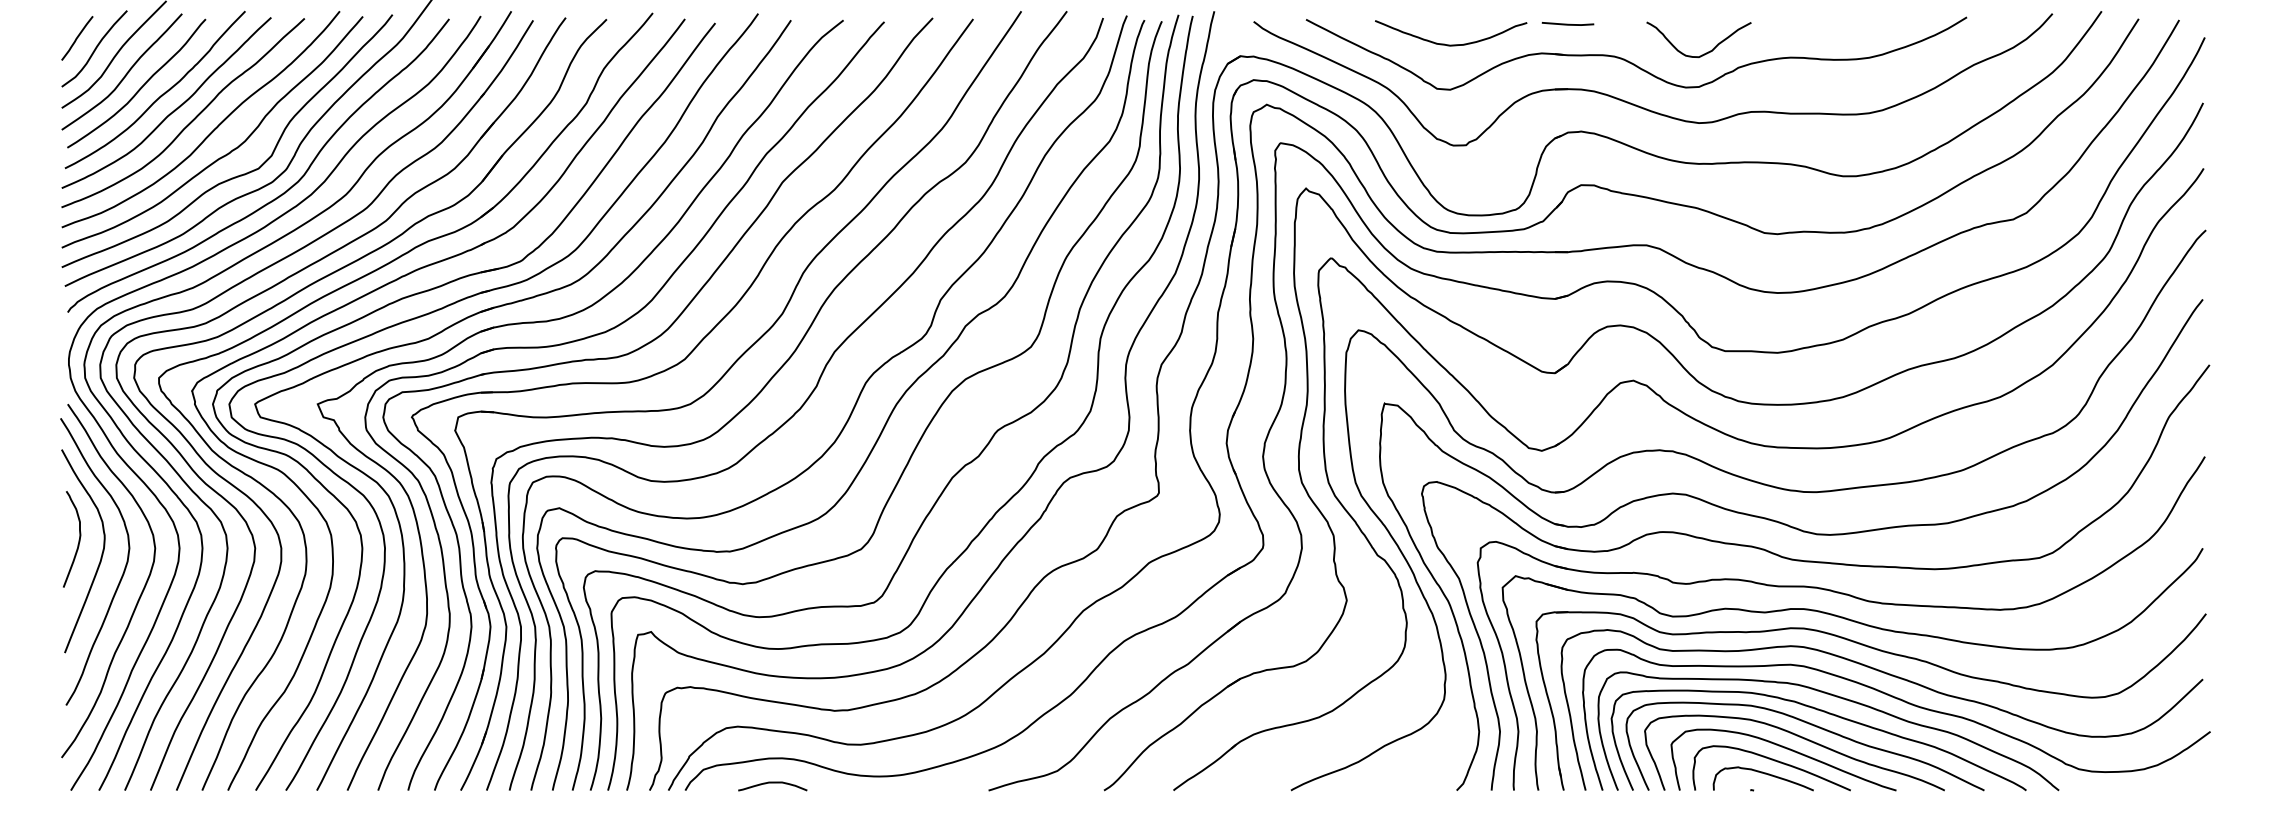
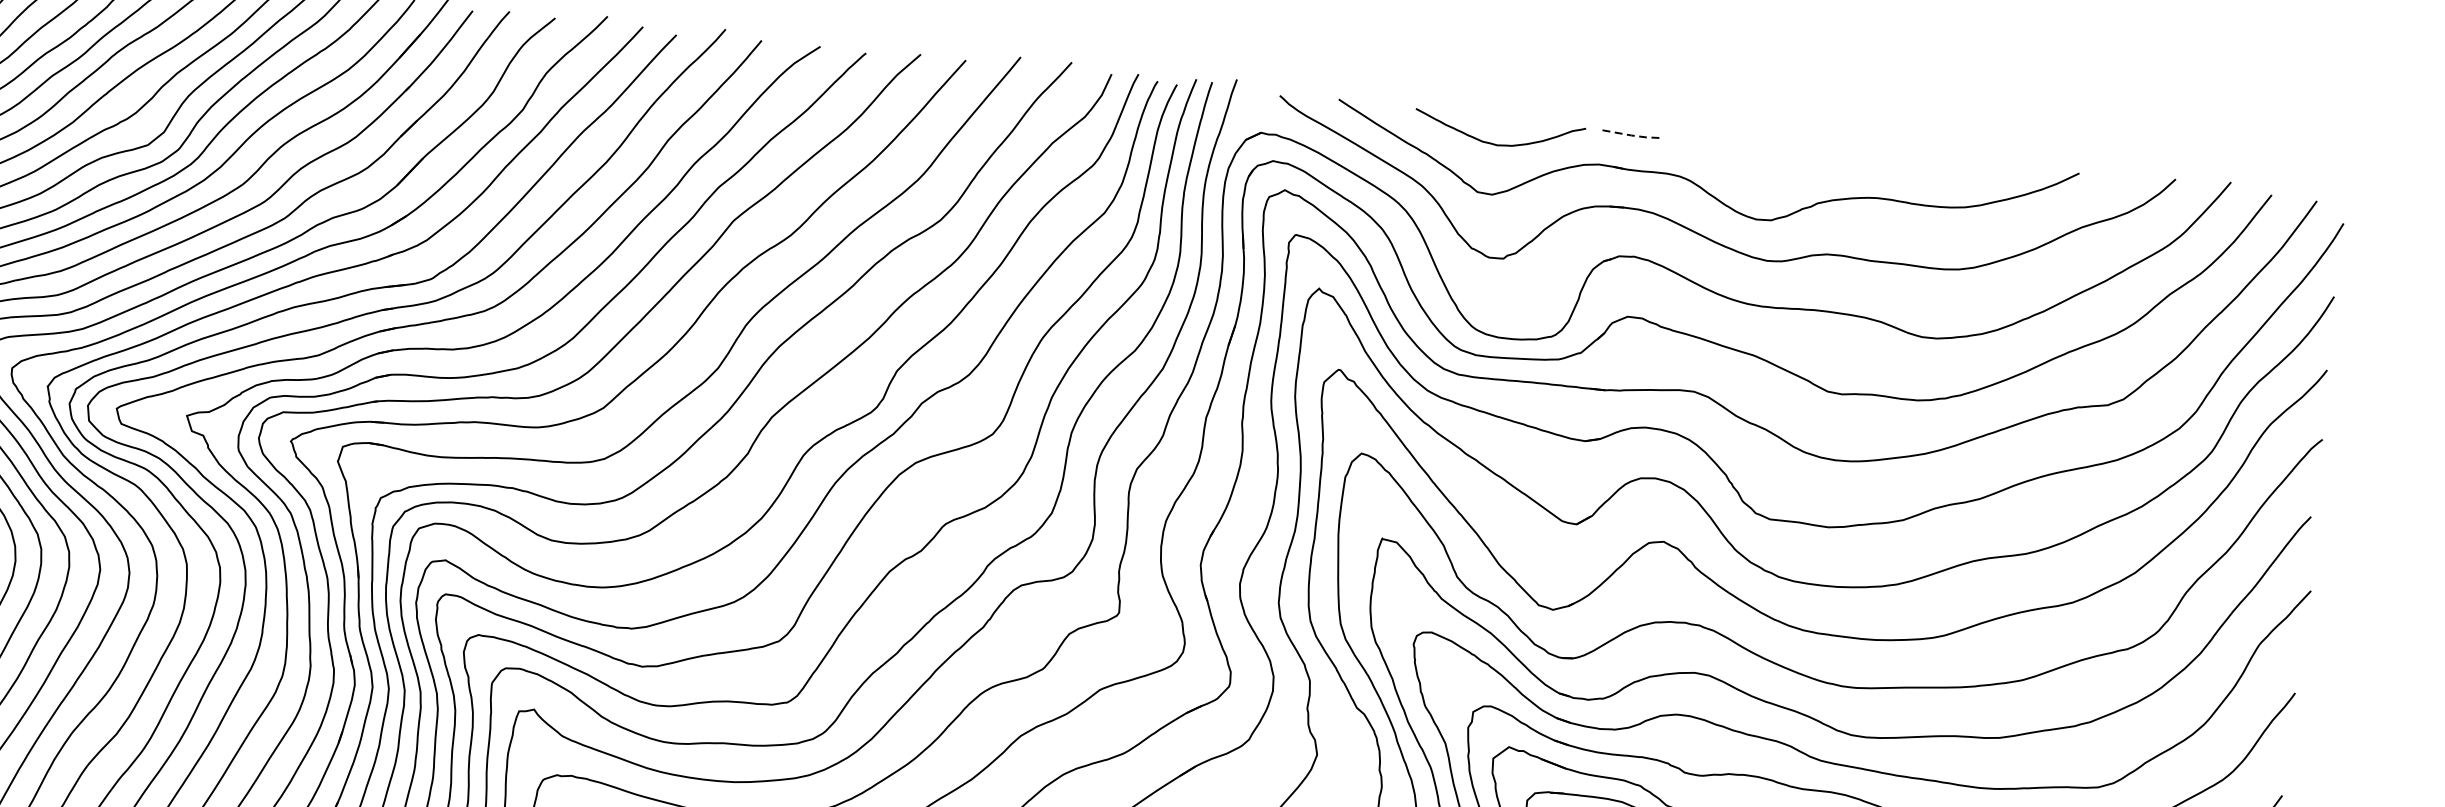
line: (1568, 24) -> (1632, 135), solid -> dashed
curve: (1704, 53) -> (1781, 183), removed

